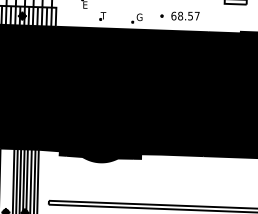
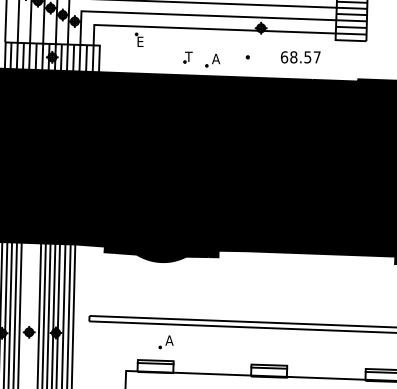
part: (102, 16) -> (187, 57), moved
text: (139, 16) -> (216, 58), G -> A
text: (185, 16) -> (300, 57), moved

